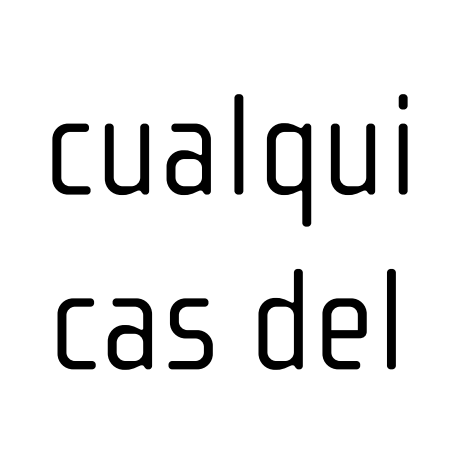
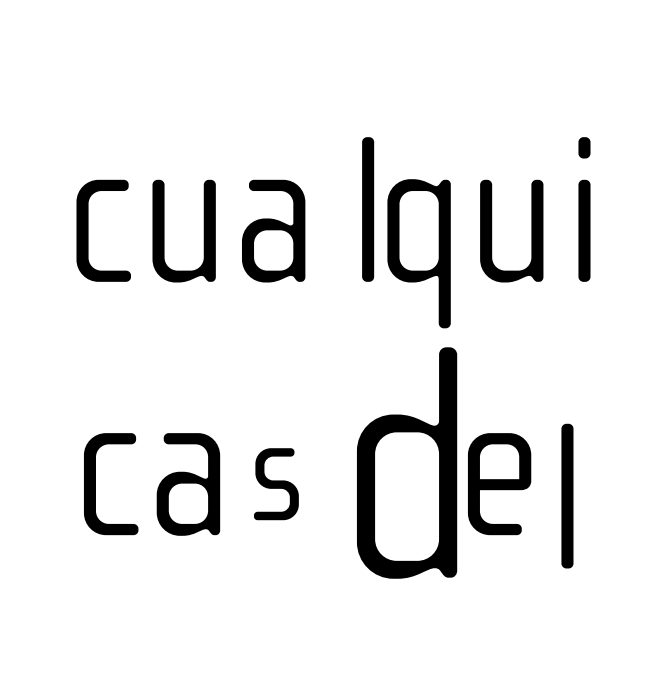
part: (238, 144) -> (367, 209), moved
part: (280, 319) -> (406, 463), size x1.6
part: (391, 319) -> (567, 496), moved
part: (190, 333) -> (276, 483), size x0.7

